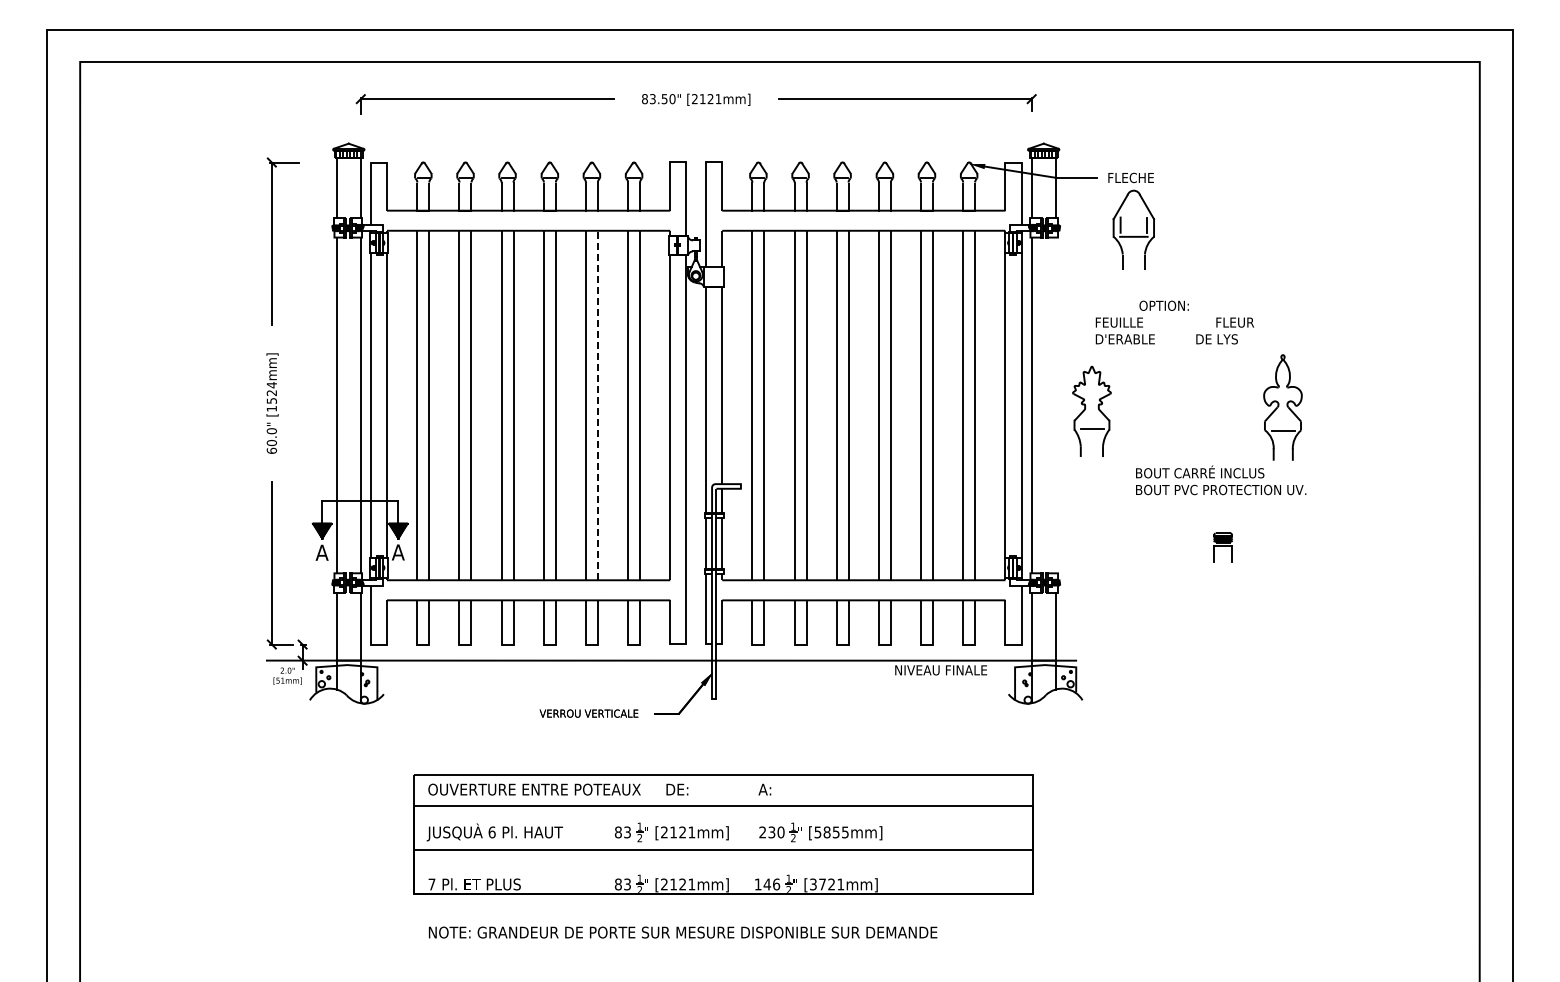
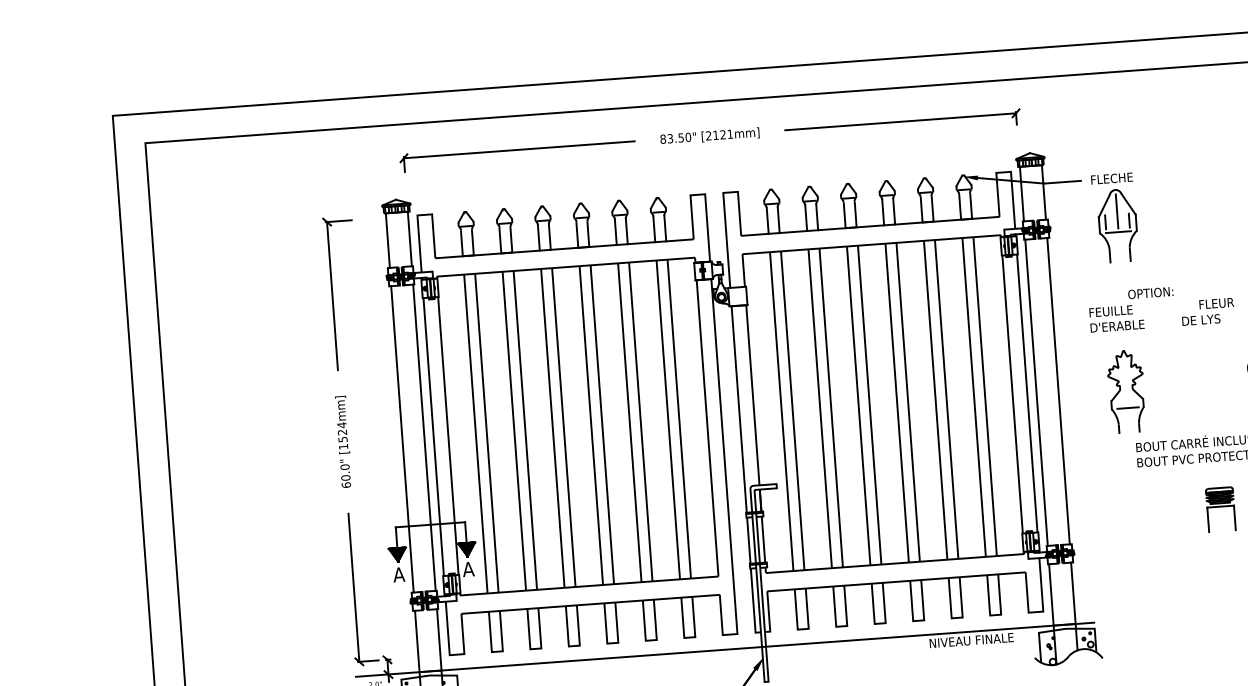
line: (1134, 213) -> (1117, 210), added
line: (597, 405) -> (640, 421), dashed -> solid
line: (1055, 405) -> (1058, 391), added
part: (1085, 410) -> (1120, 391), moved
part: (1222, 547) -> (1220, 509), size x1.67

